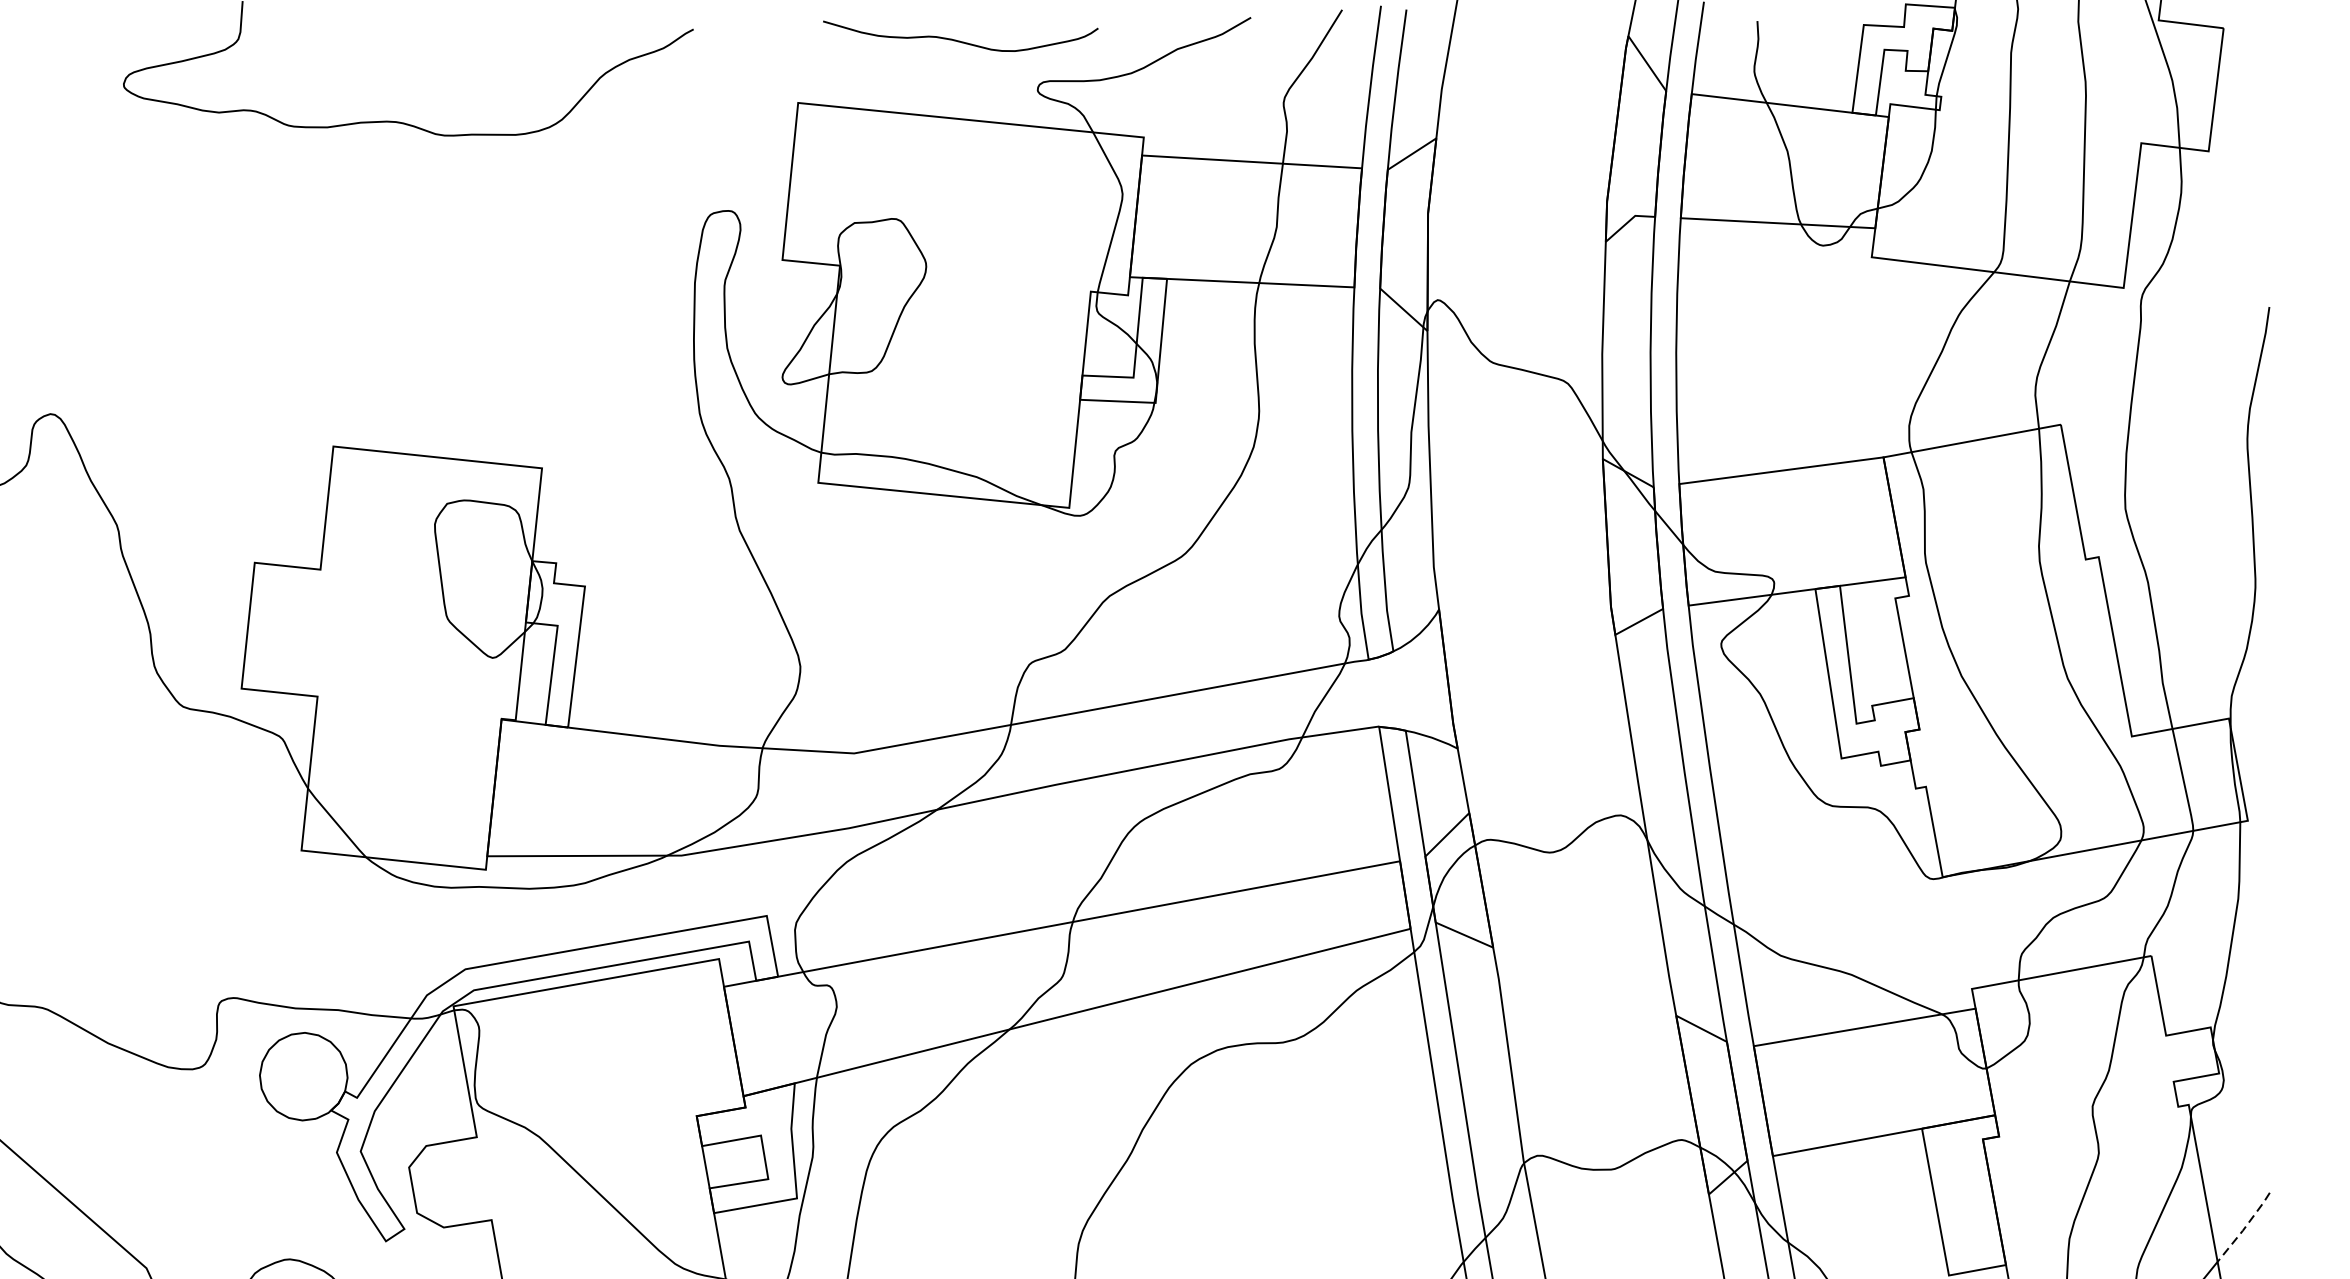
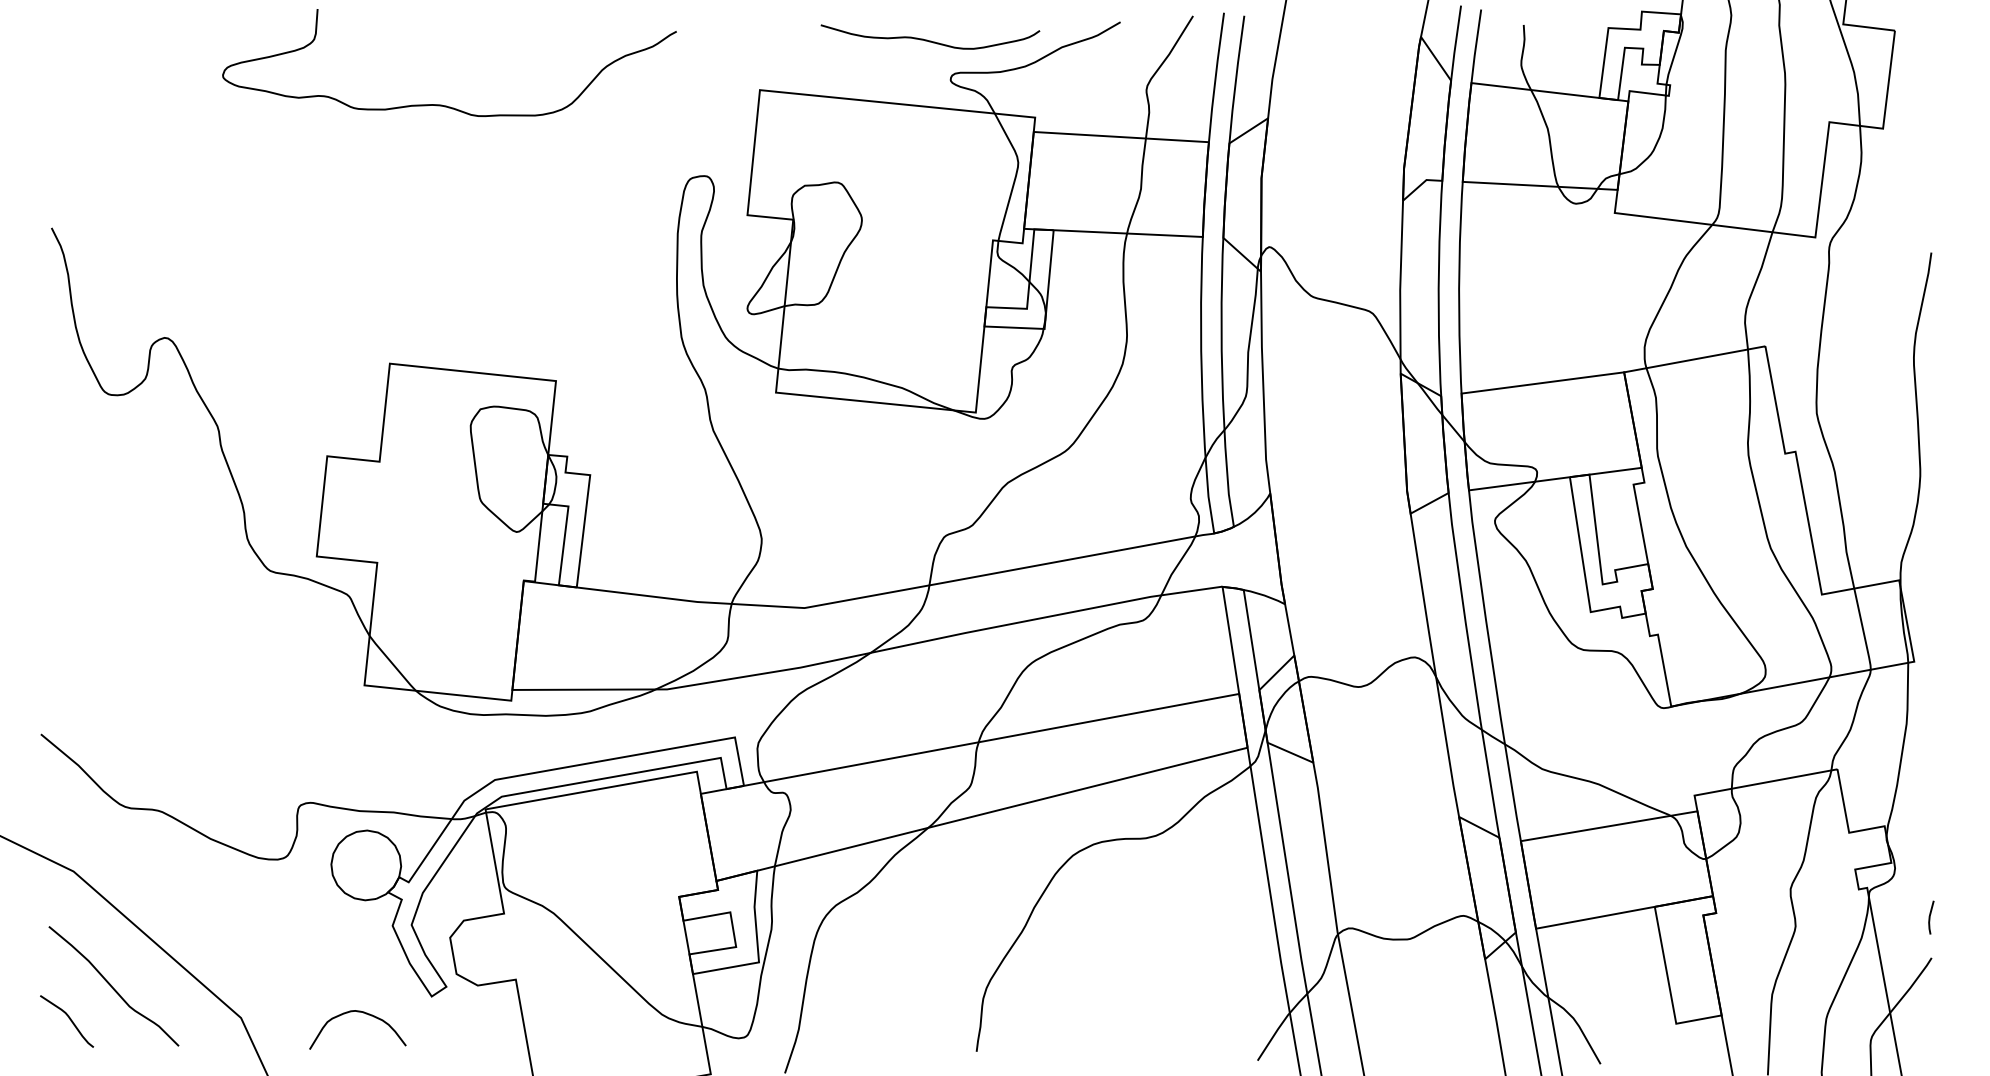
curve: (960, 40) -> (930, 40), moved
line: (2268, 1142) -> (1930, 917), added
line: (2245, 1227) -> (1912, 985), dashed -> solid

